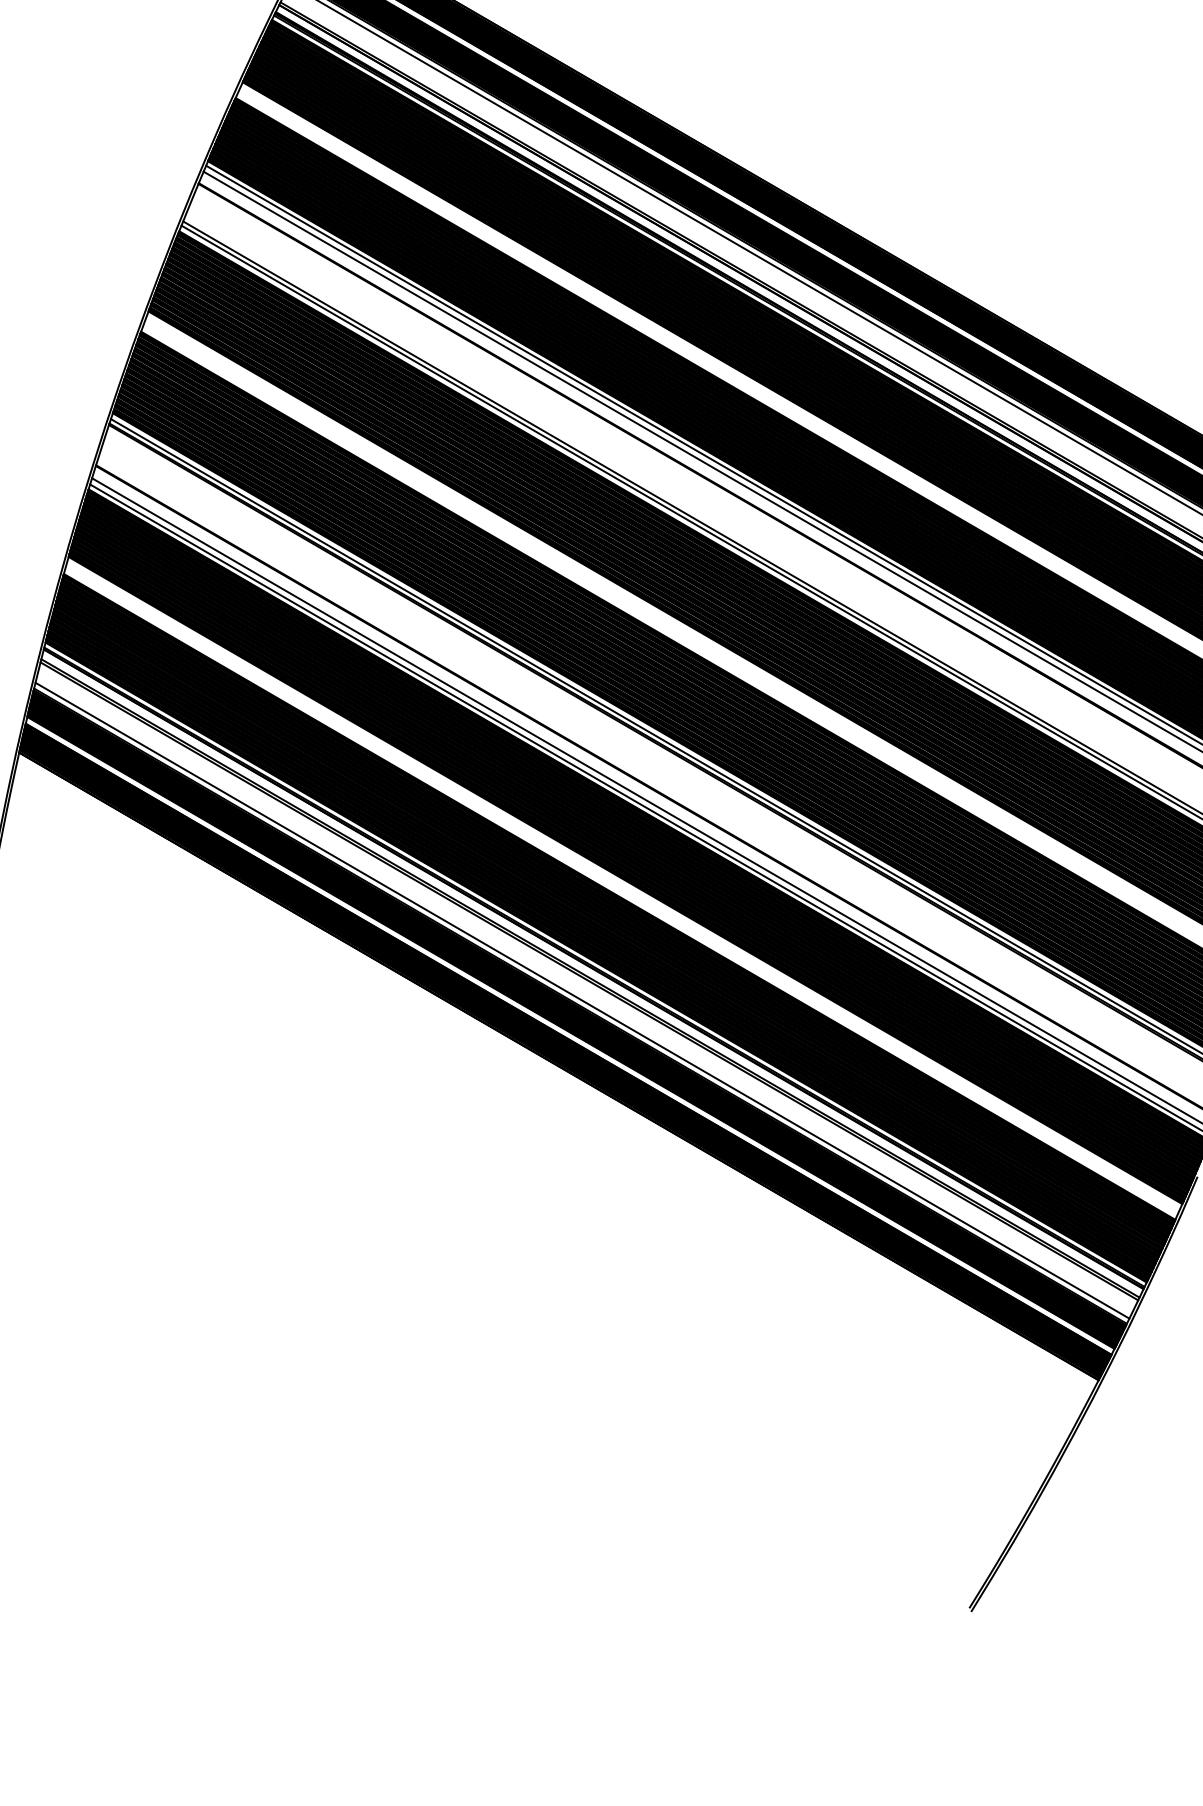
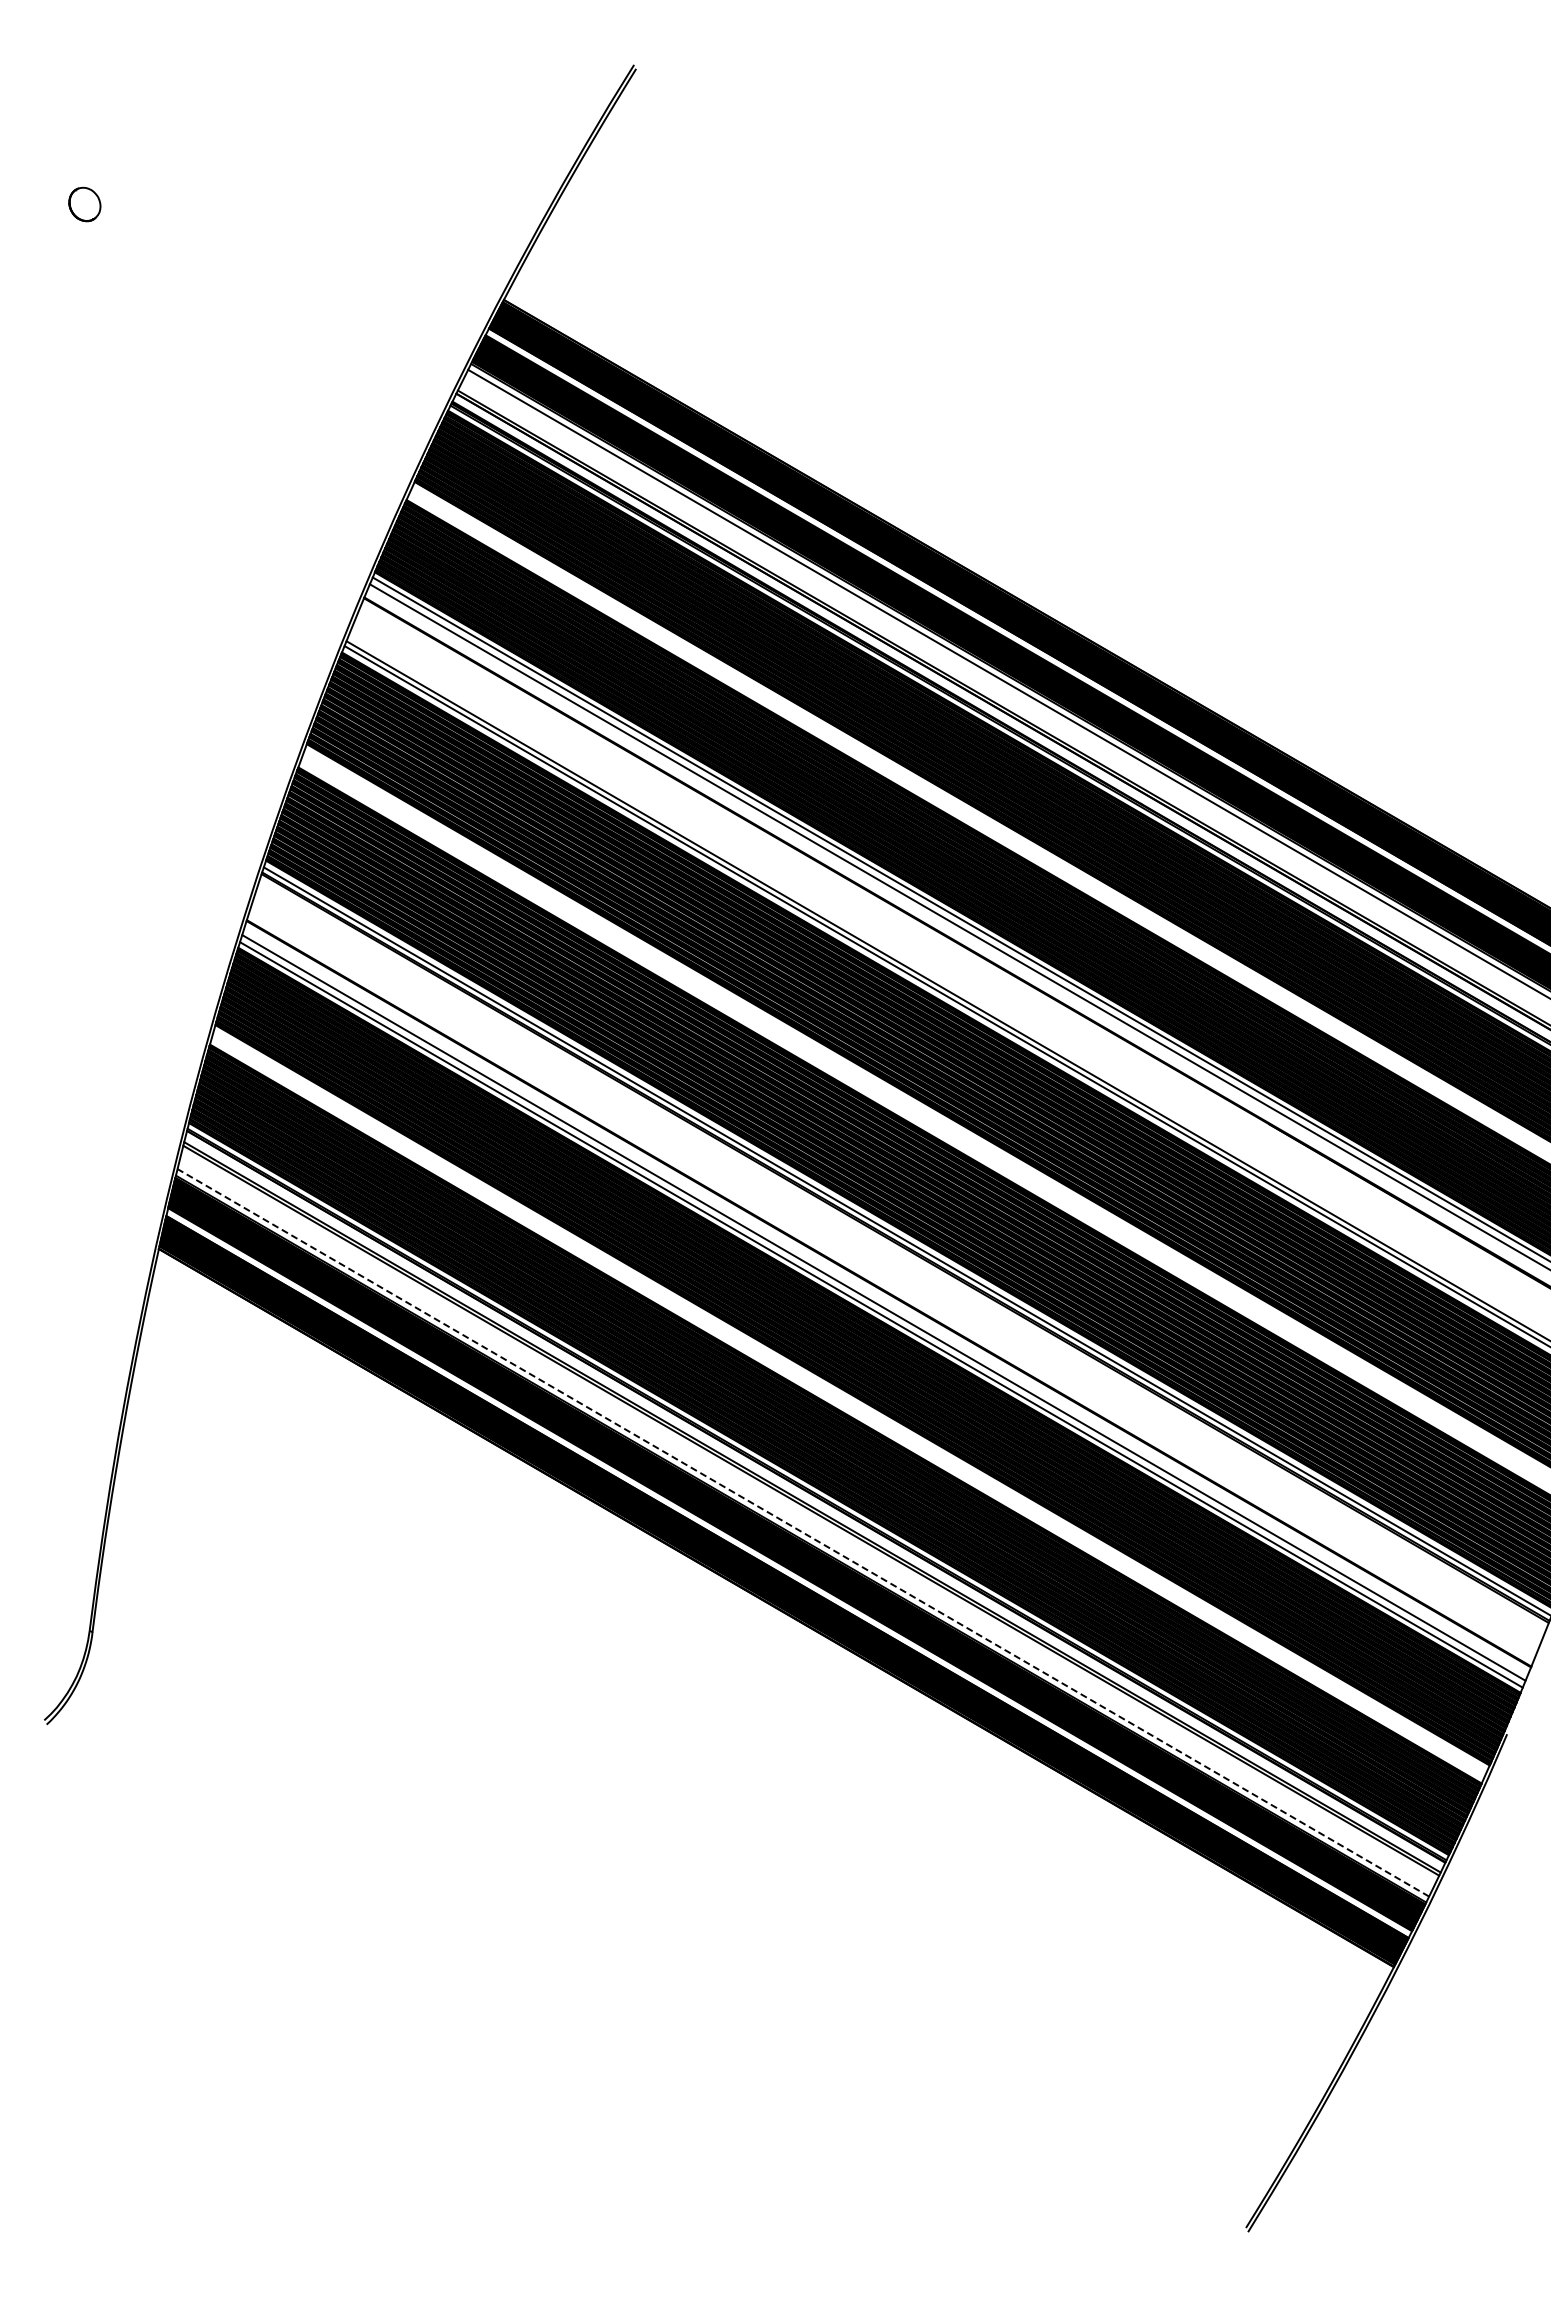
line: (582, 1000) -> (803, 1532), solid -> dashed

